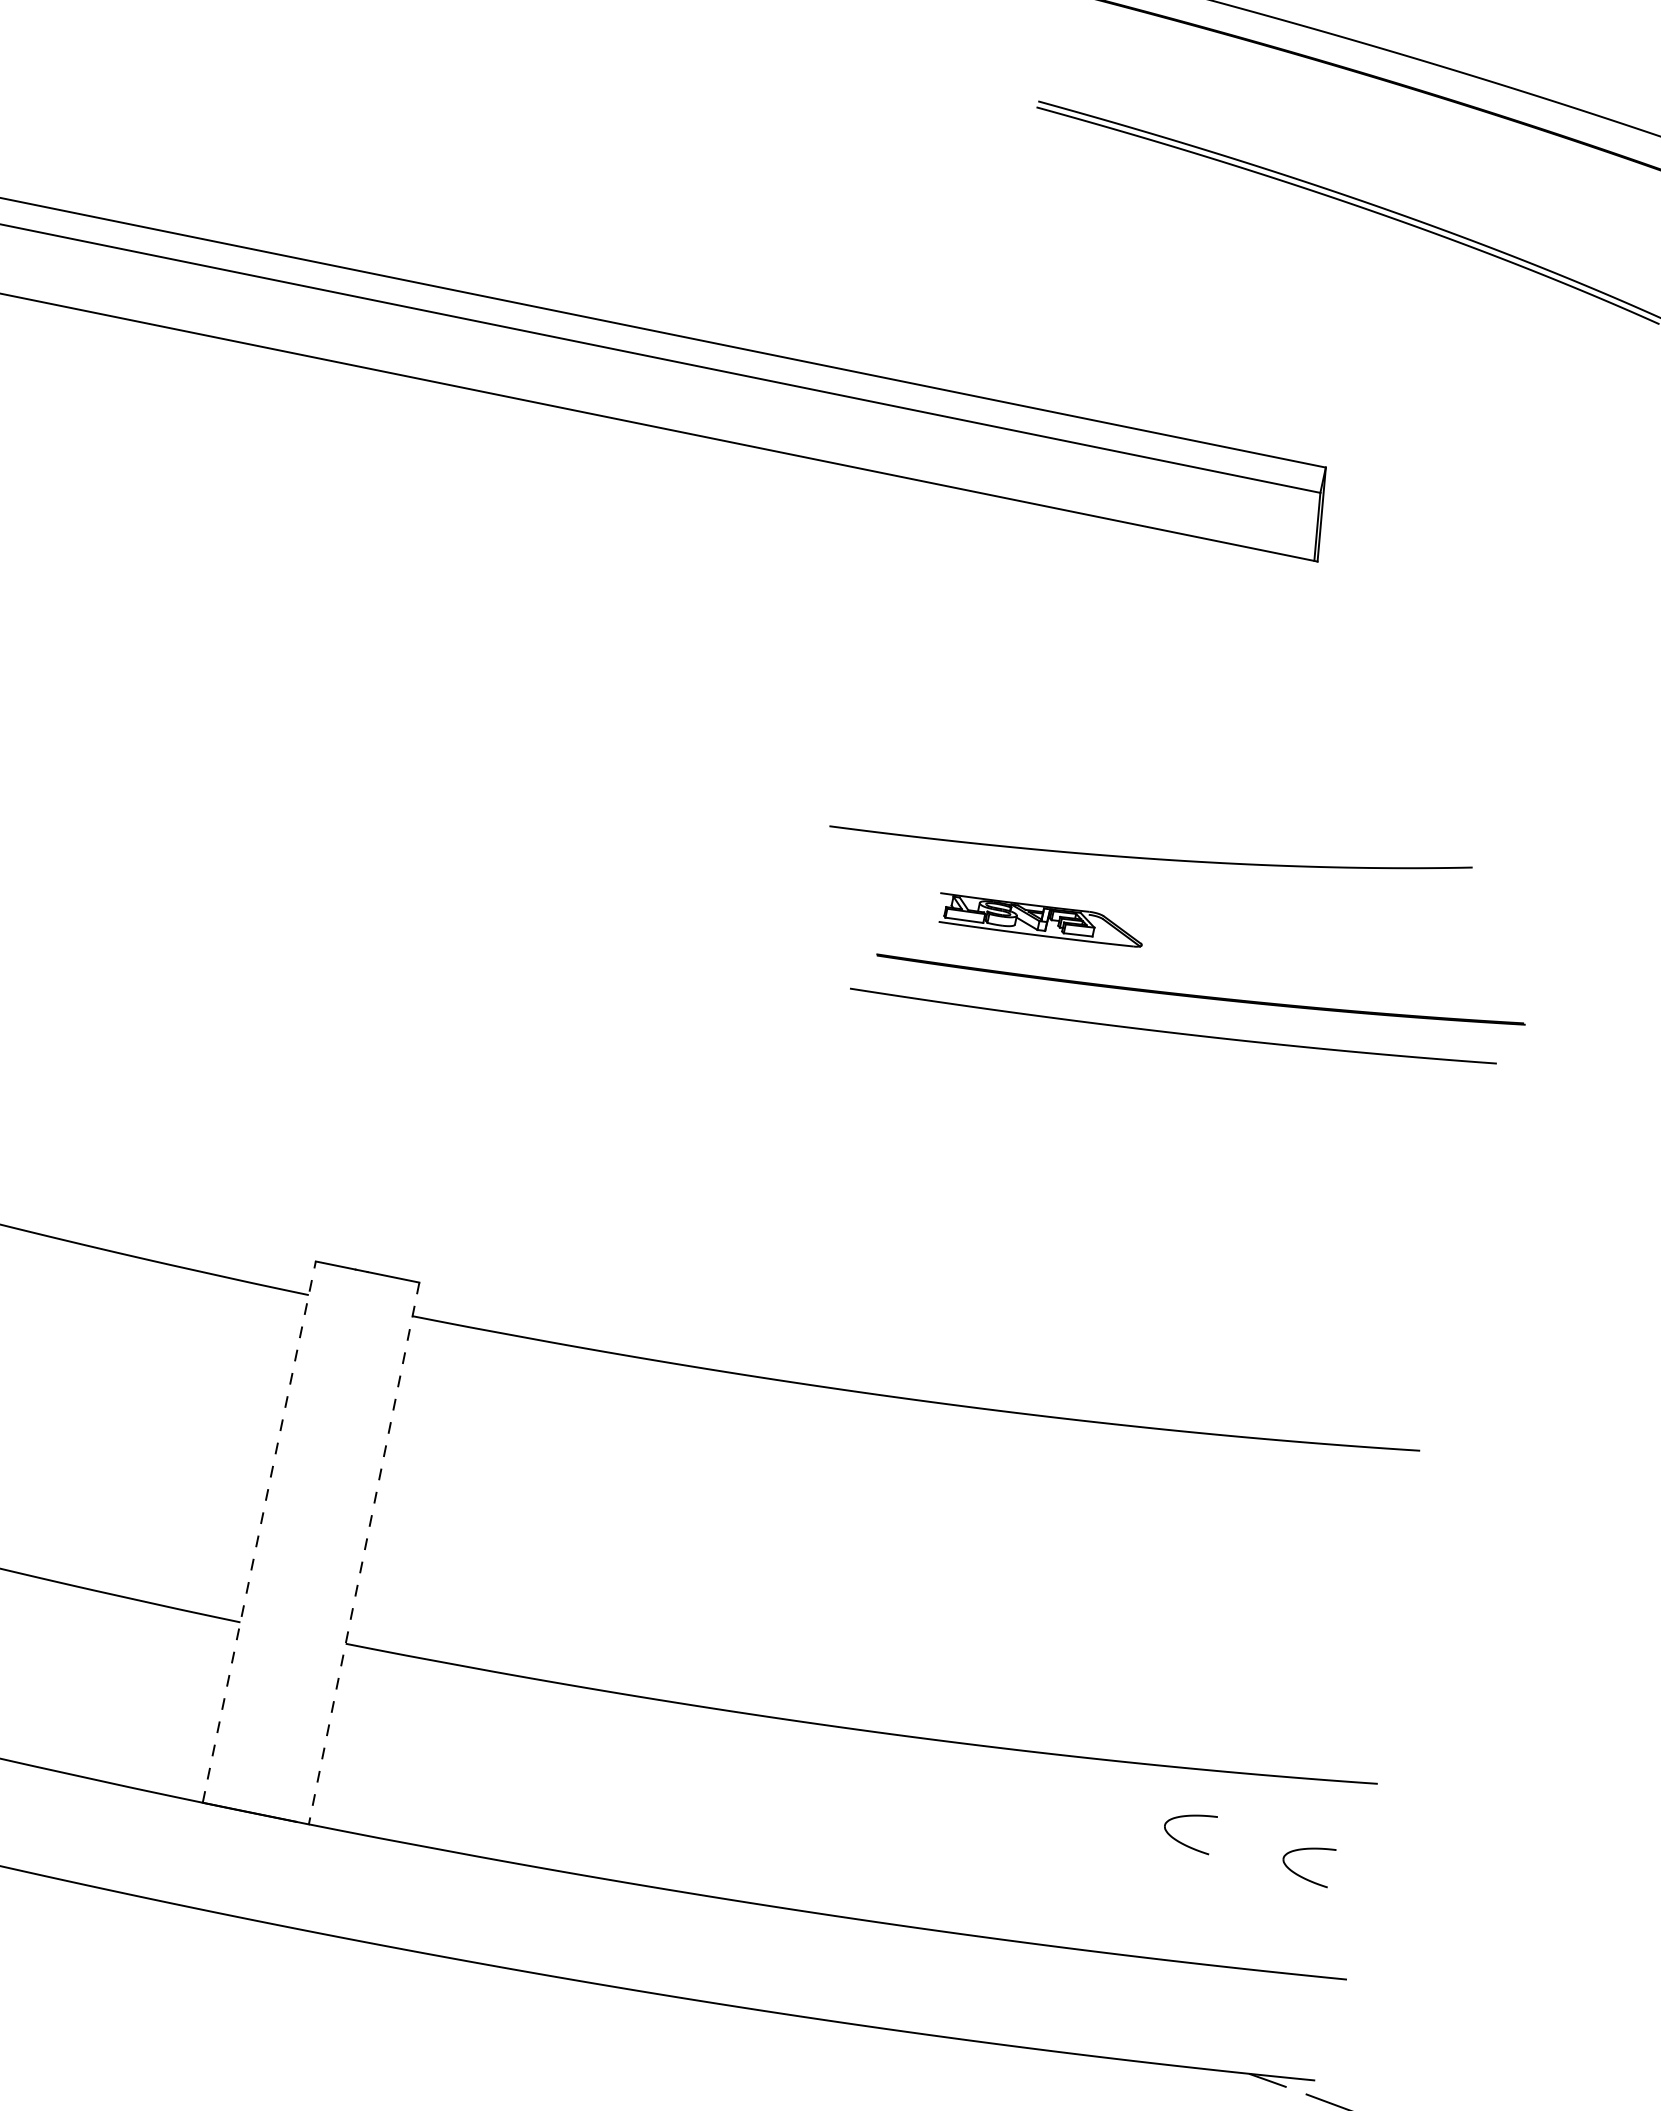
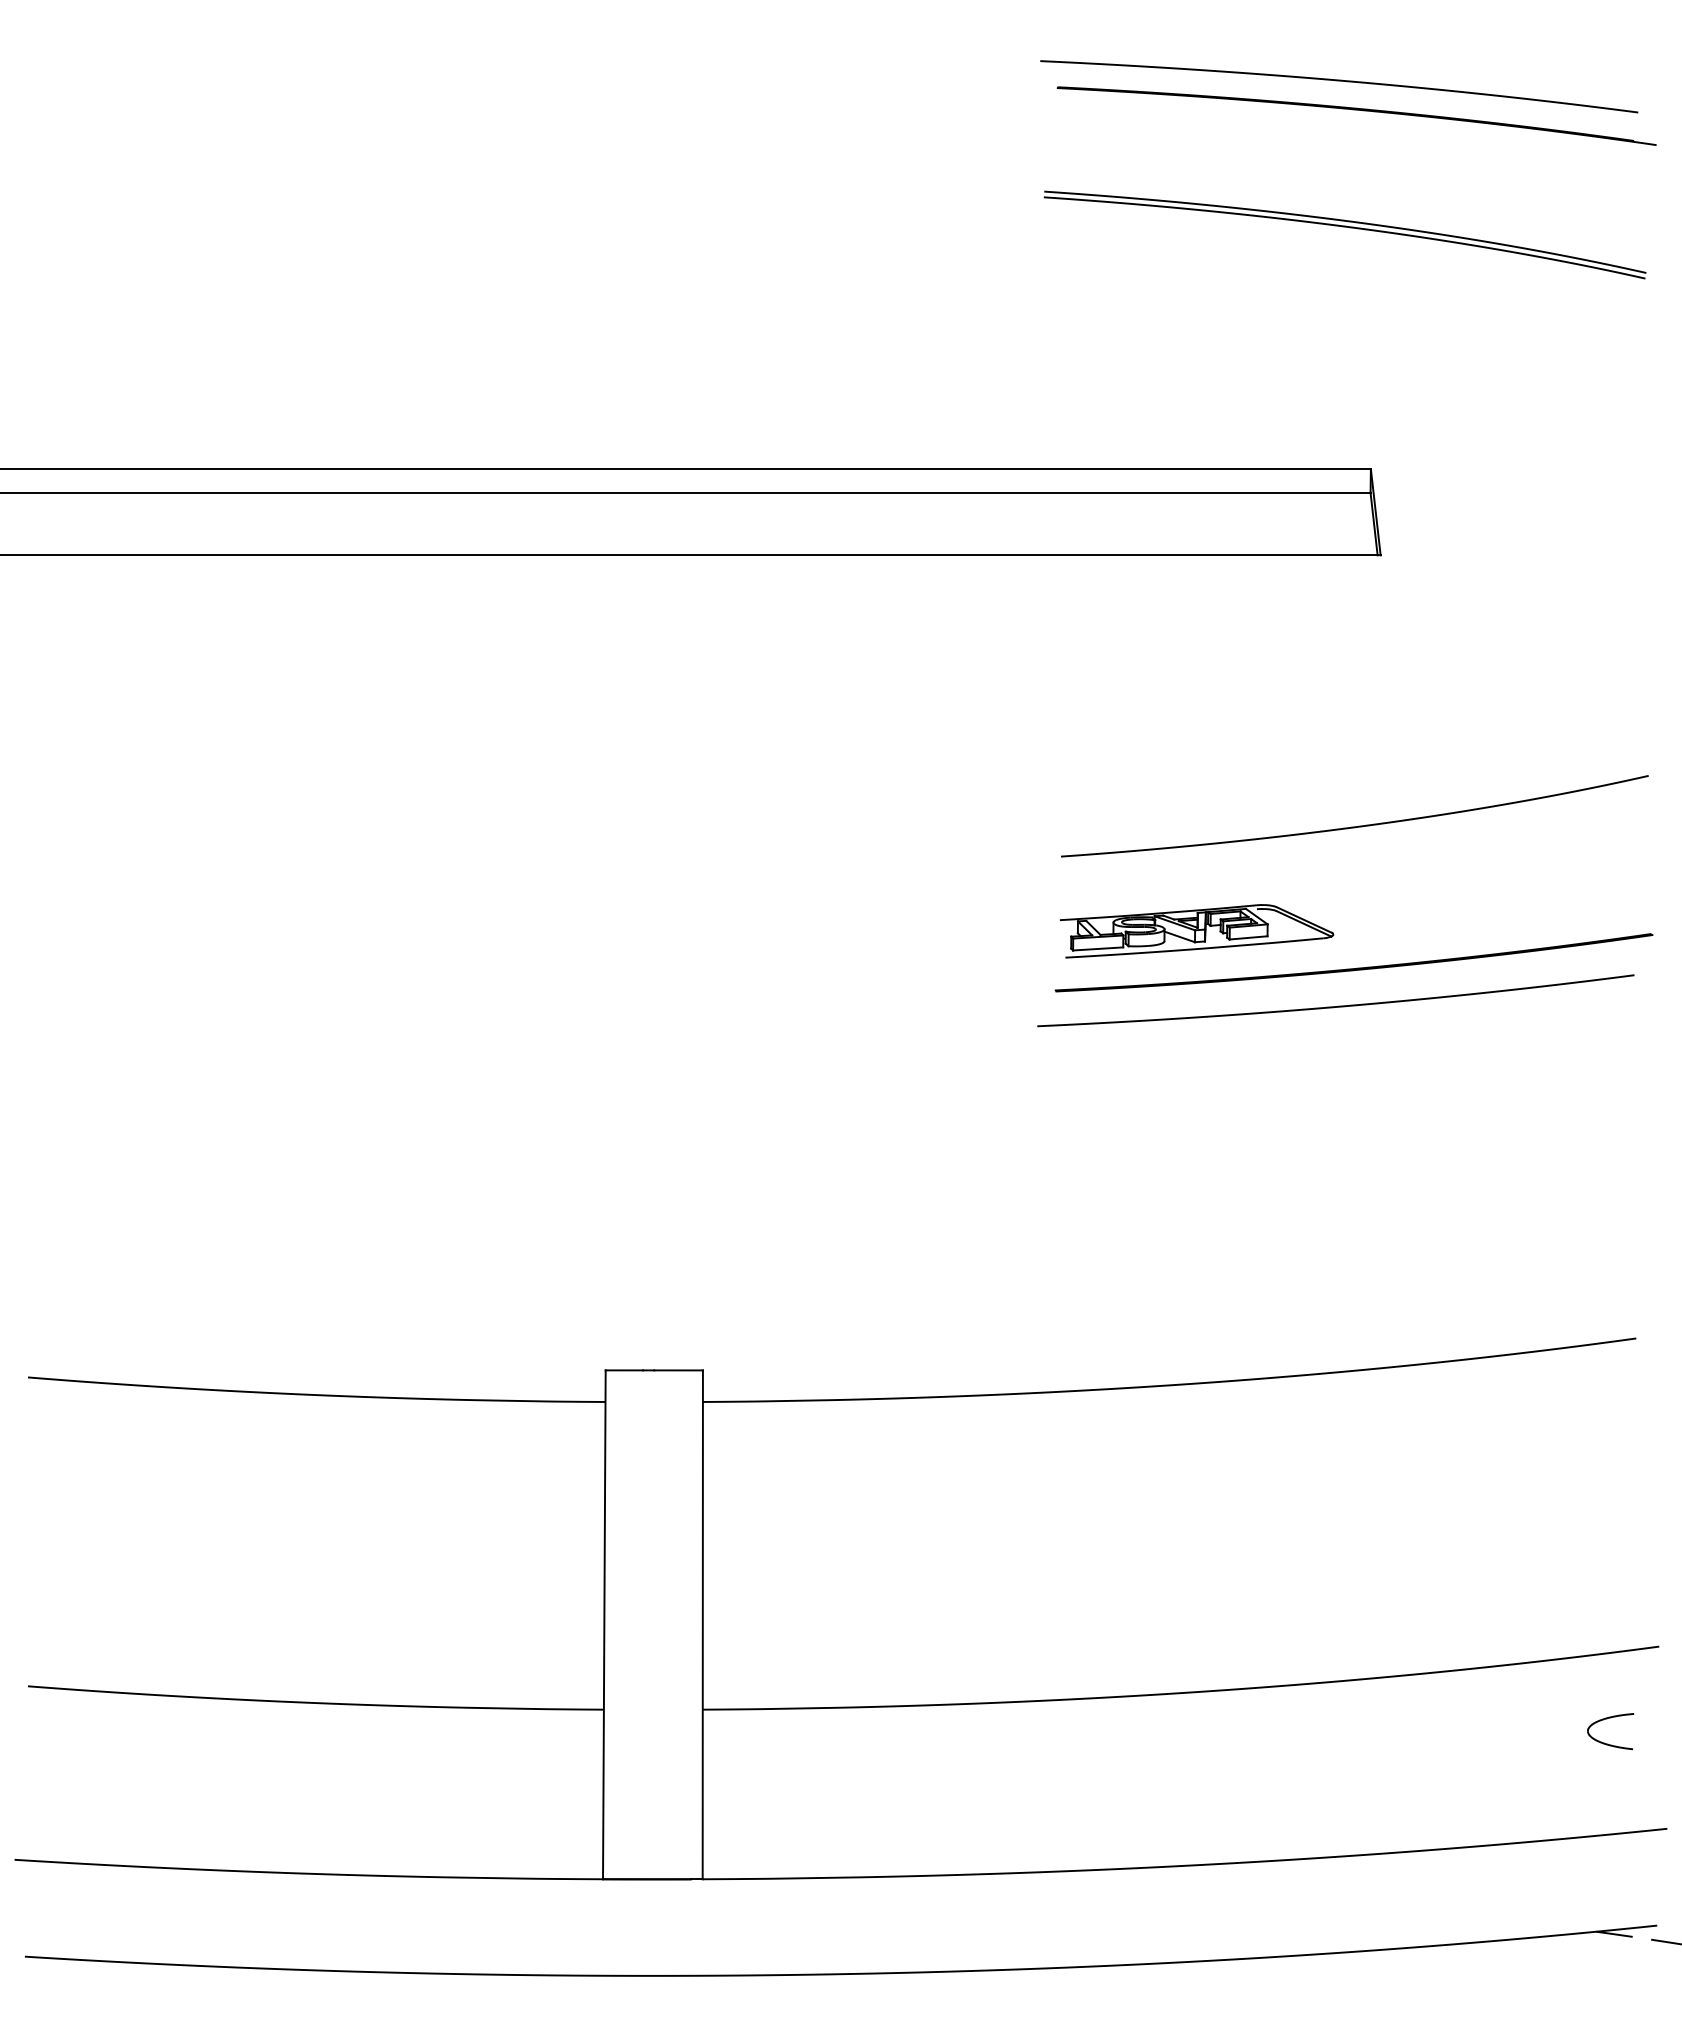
curve: (1152, 857) -> (1358, 825), moved
part: (1041, 922) -> (1197, 931), size x1.43
line: (259, 1531) -> (604, 1624), dashed -> solid
line: (363, 1554) -> (702, 1625), dashed -> solid
part: (1188, 1817) -> (1494, 1711), removed

